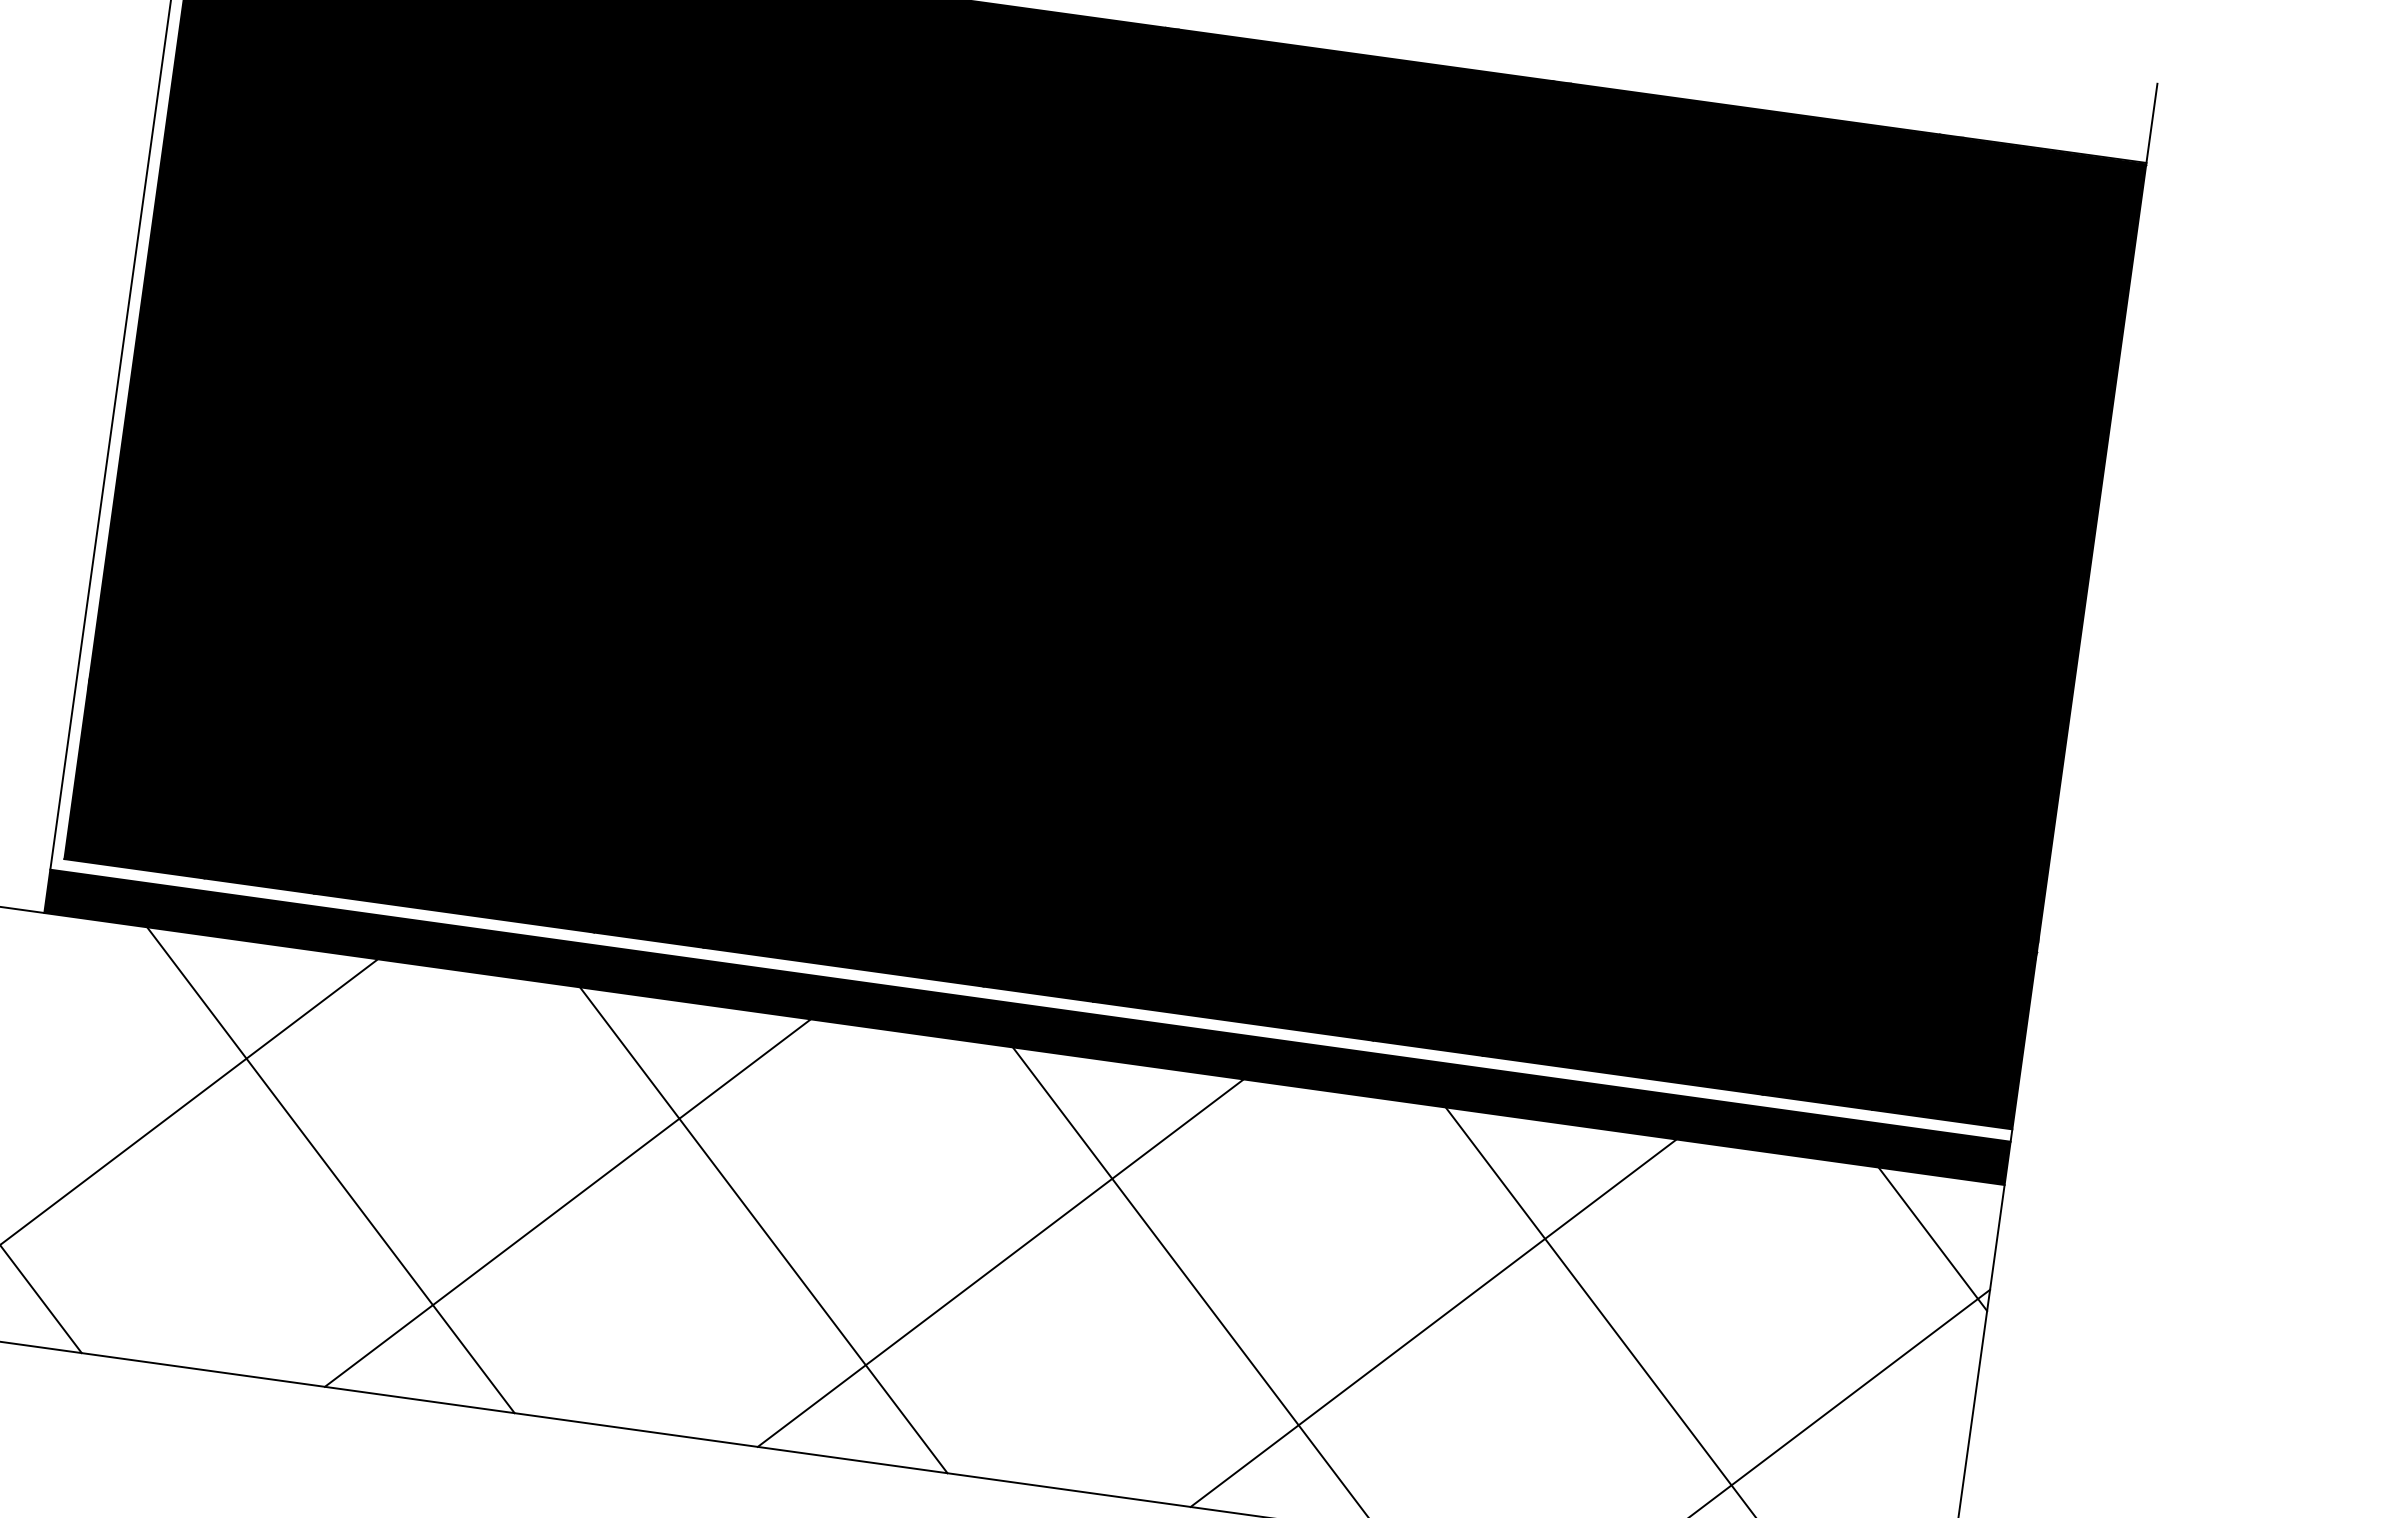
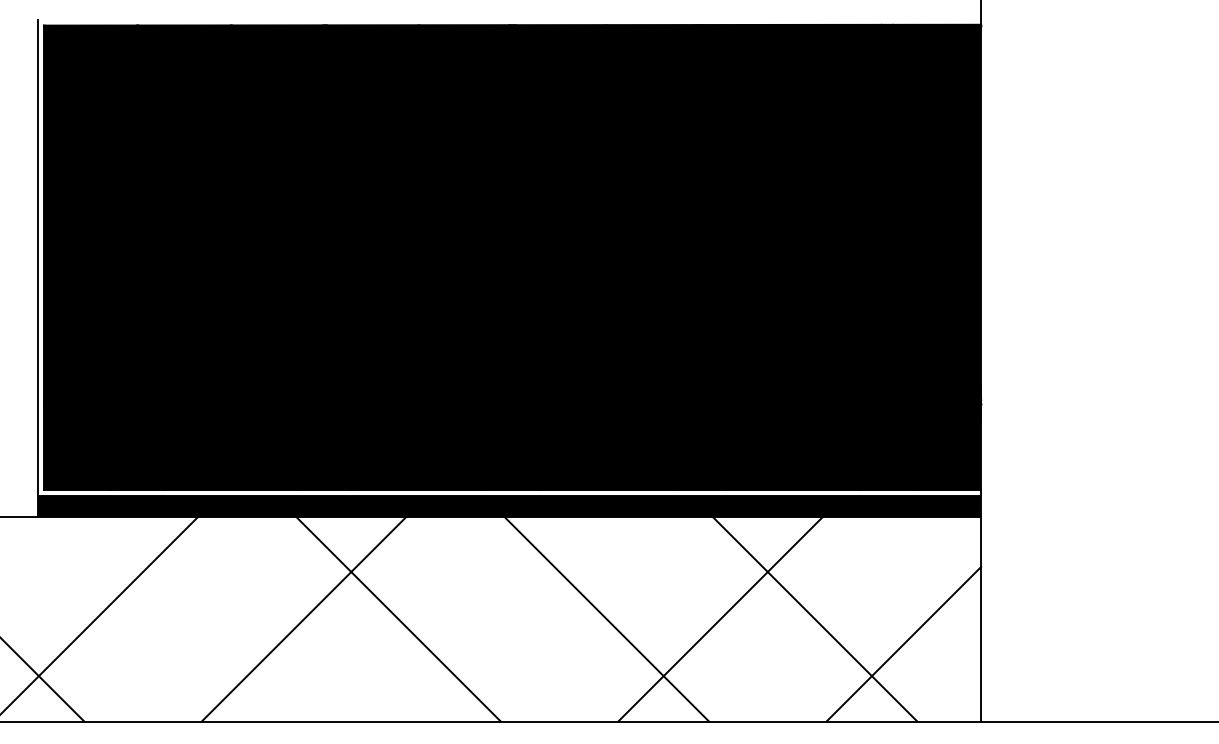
line: (329, 1168) -> (189, 618), removed
line: (1932, 1238) -> (950, 546), removed
line: (1001, 1261) -> (512, 618), removed

